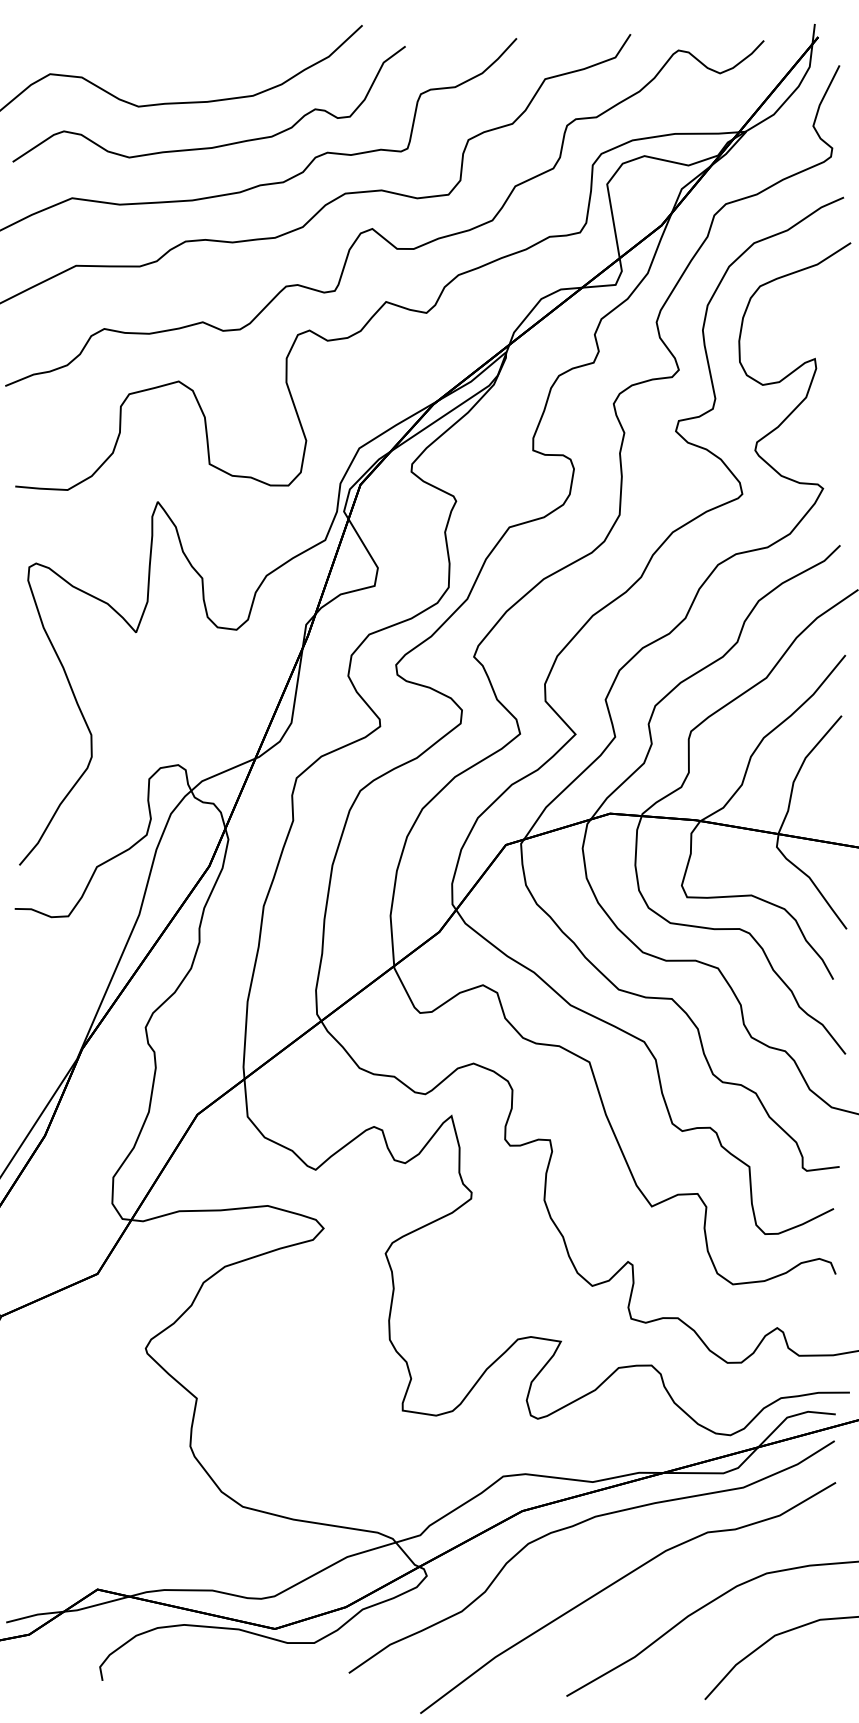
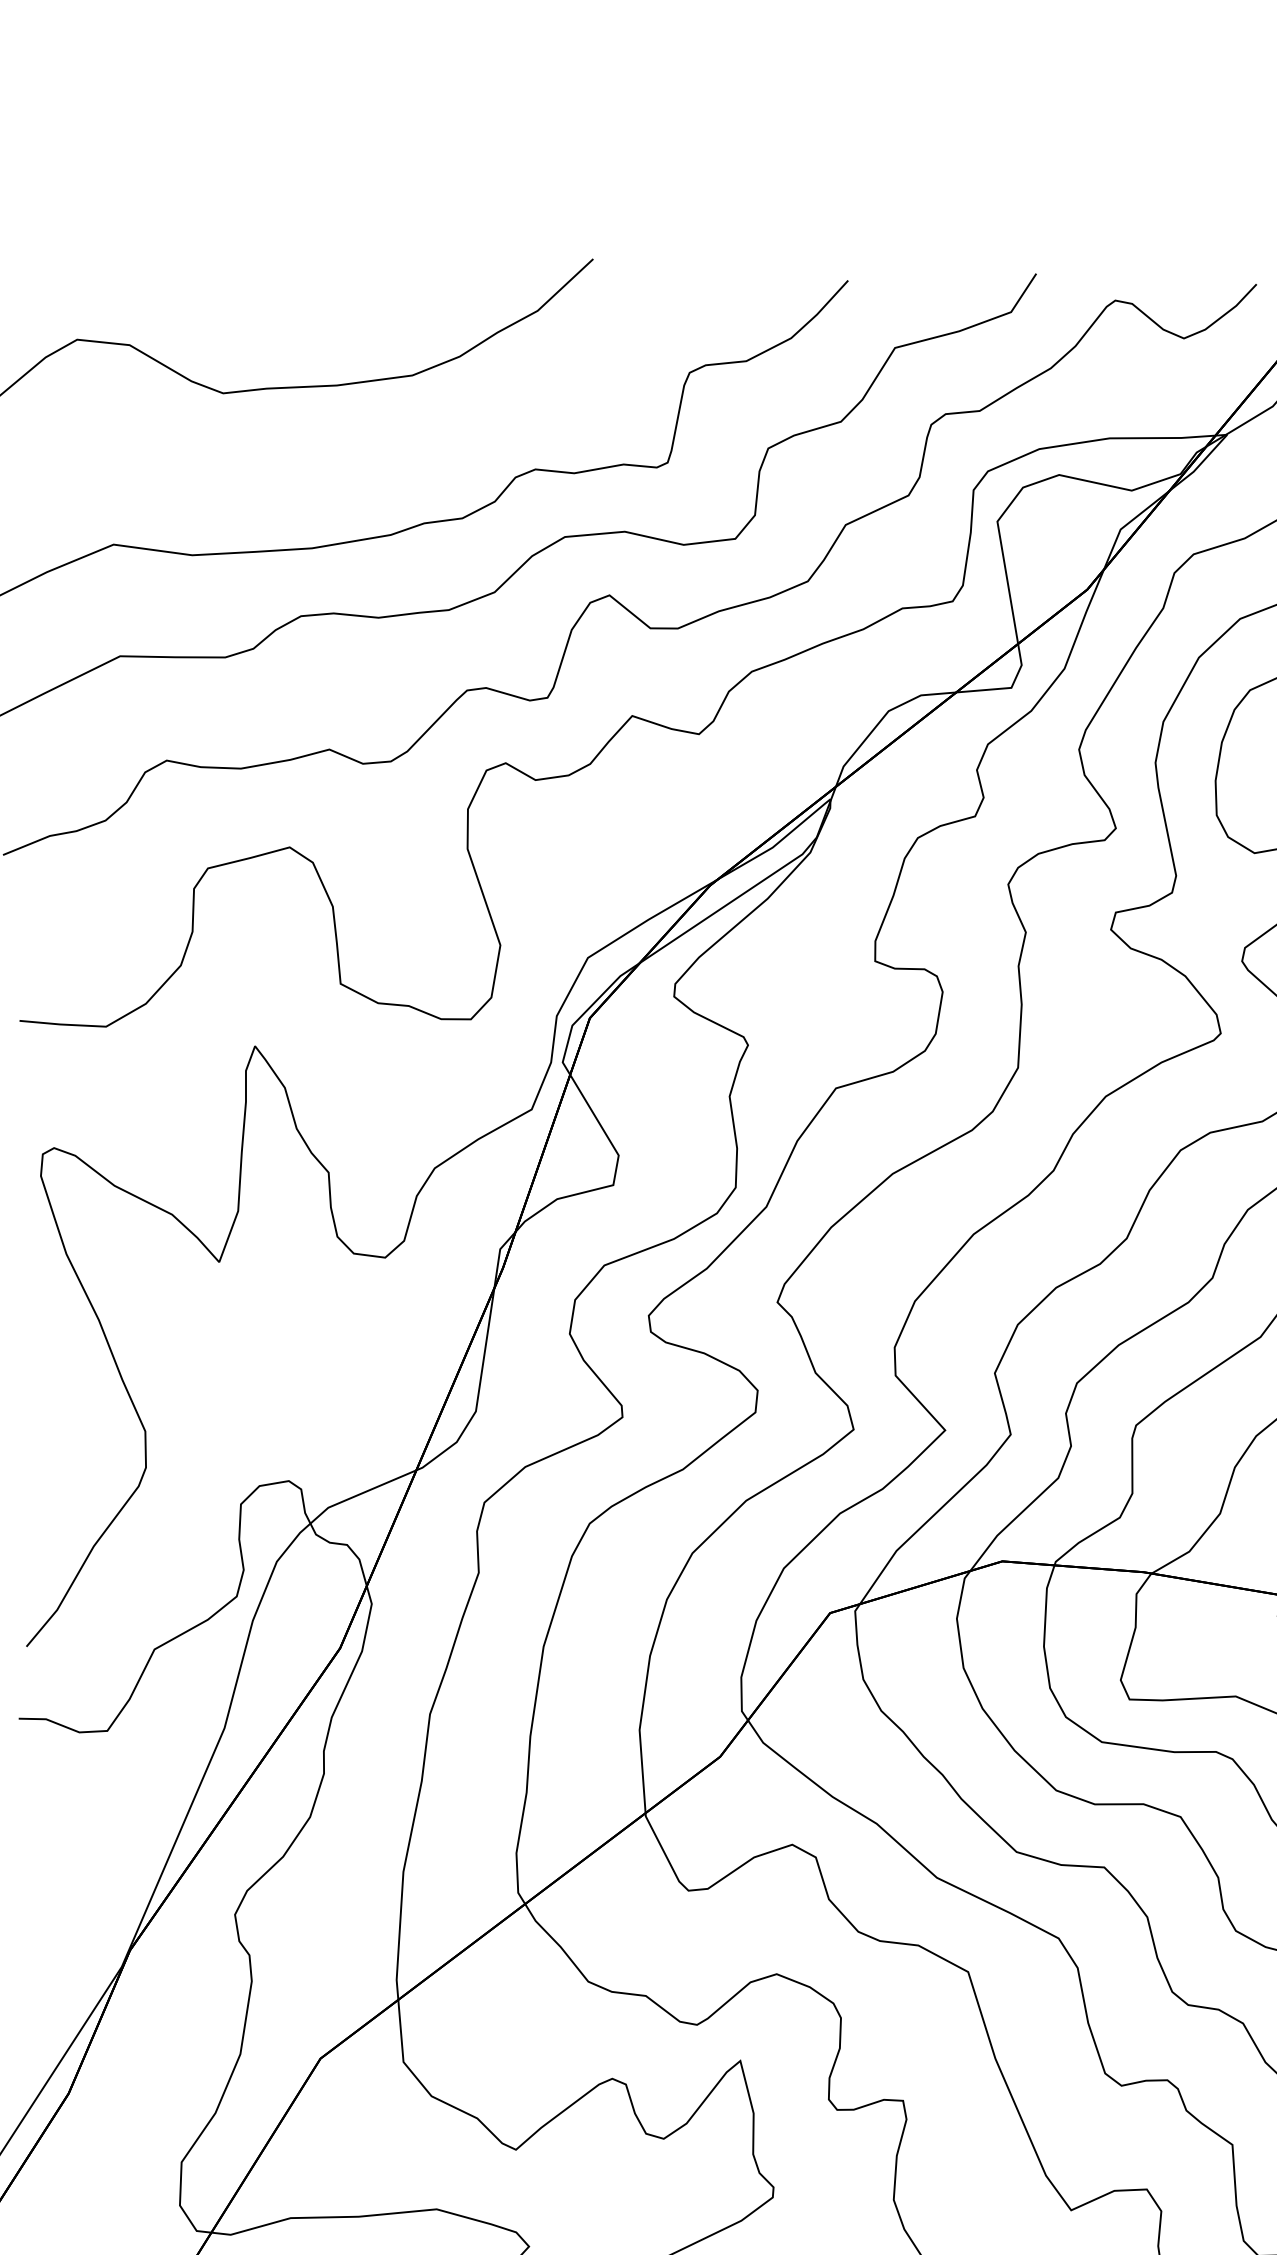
curve: (217, 145) -> (353, 457), removed

